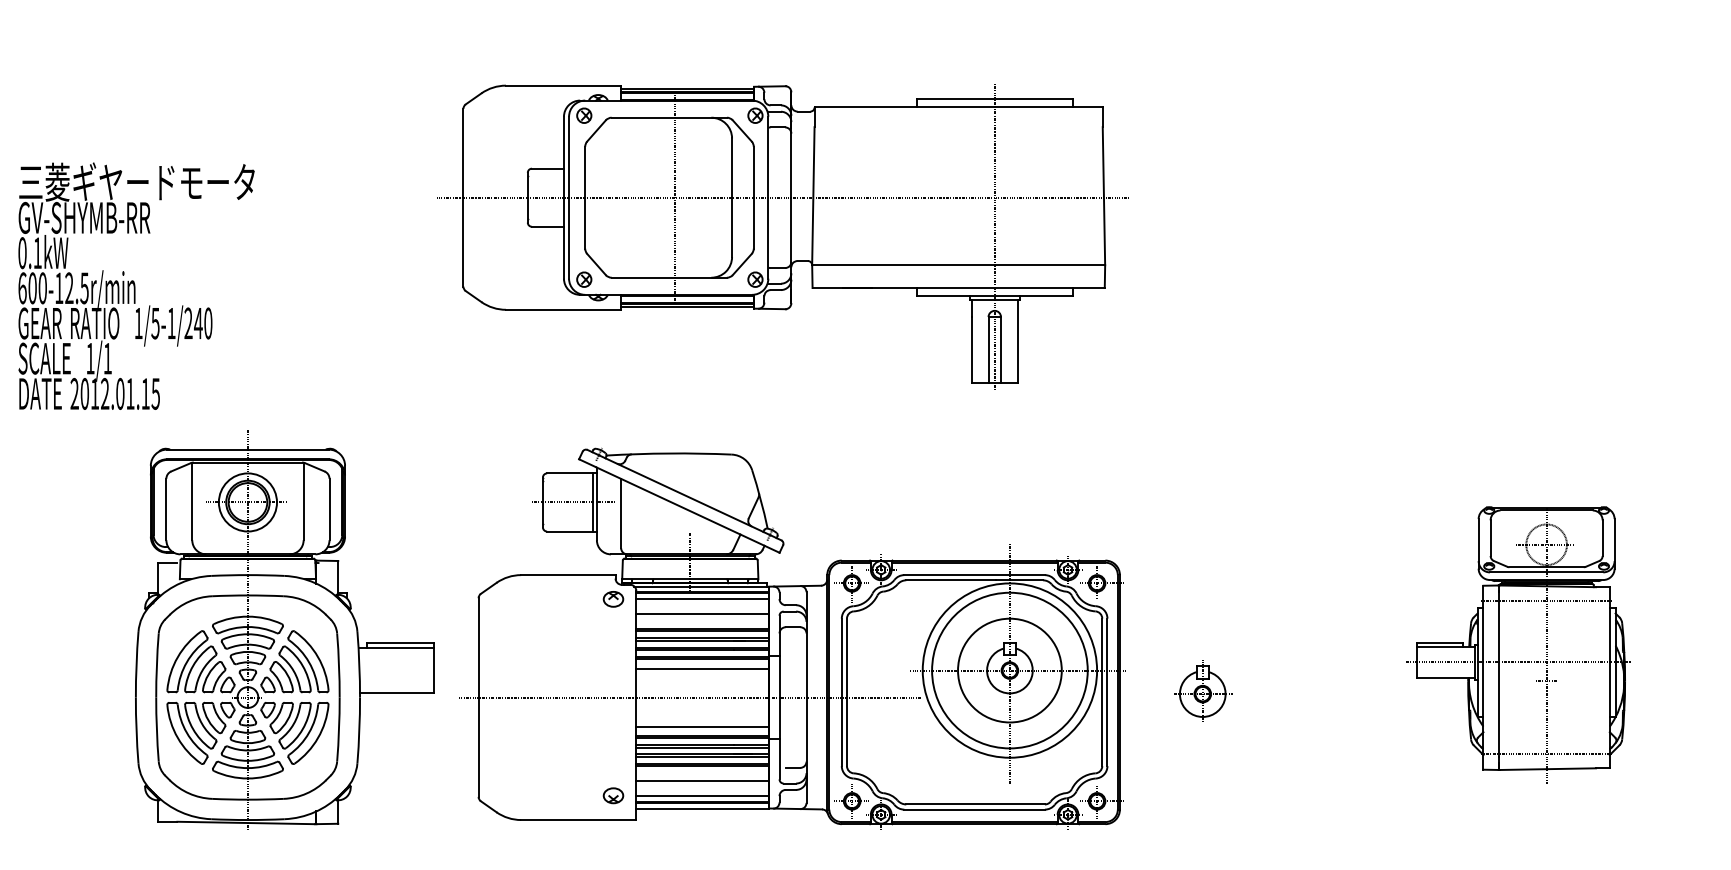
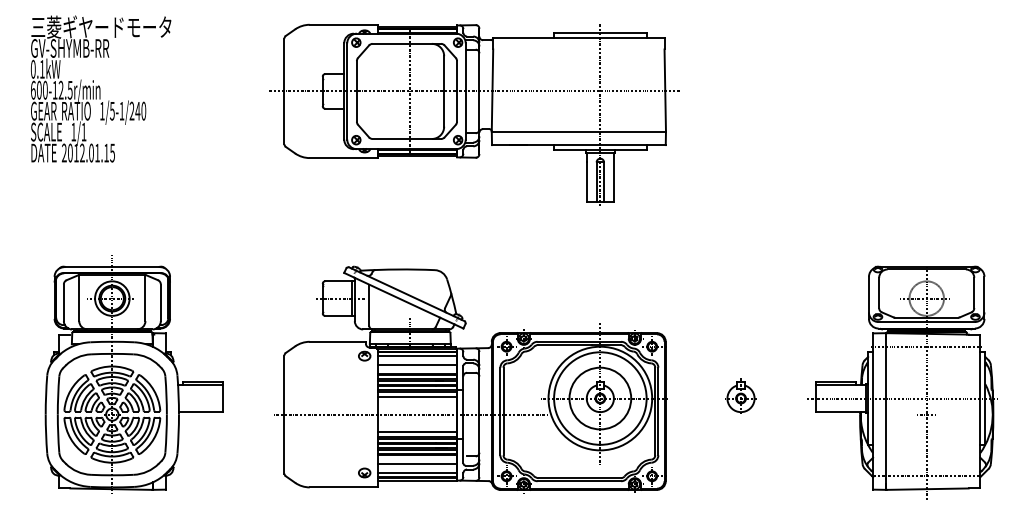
part: (783, 236) -> (474, 114), moved
text: (137, 285) -> (101, 88), moved
part: (283, 630) -> (133, 374), moved
part: (1518, 643) -> (902, 382), size x1.43
part: (1201, 688) -> (740, 395), moved

